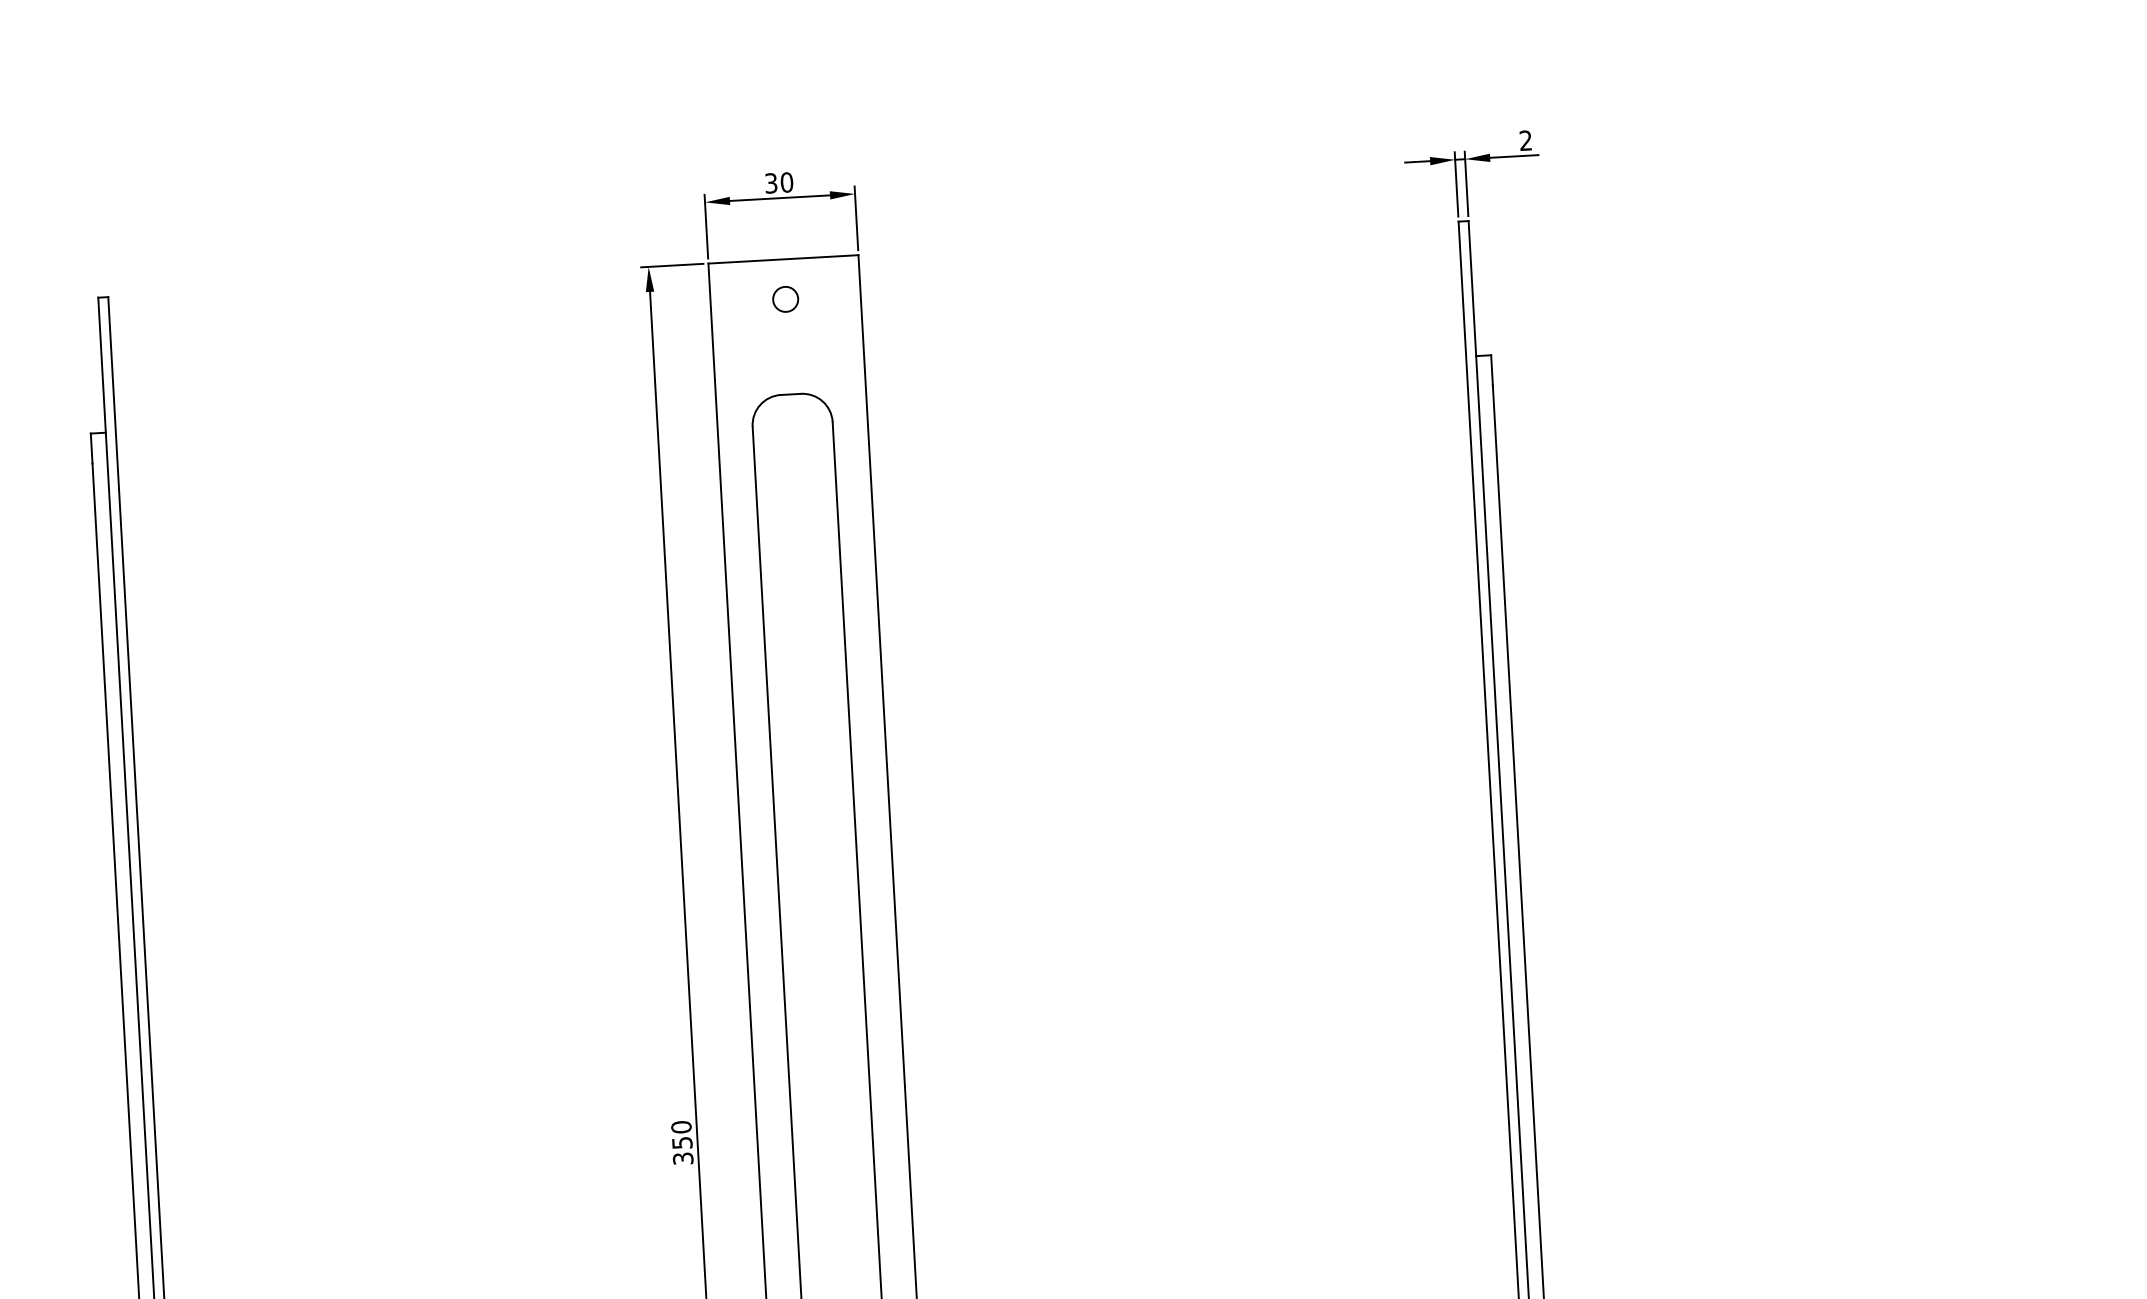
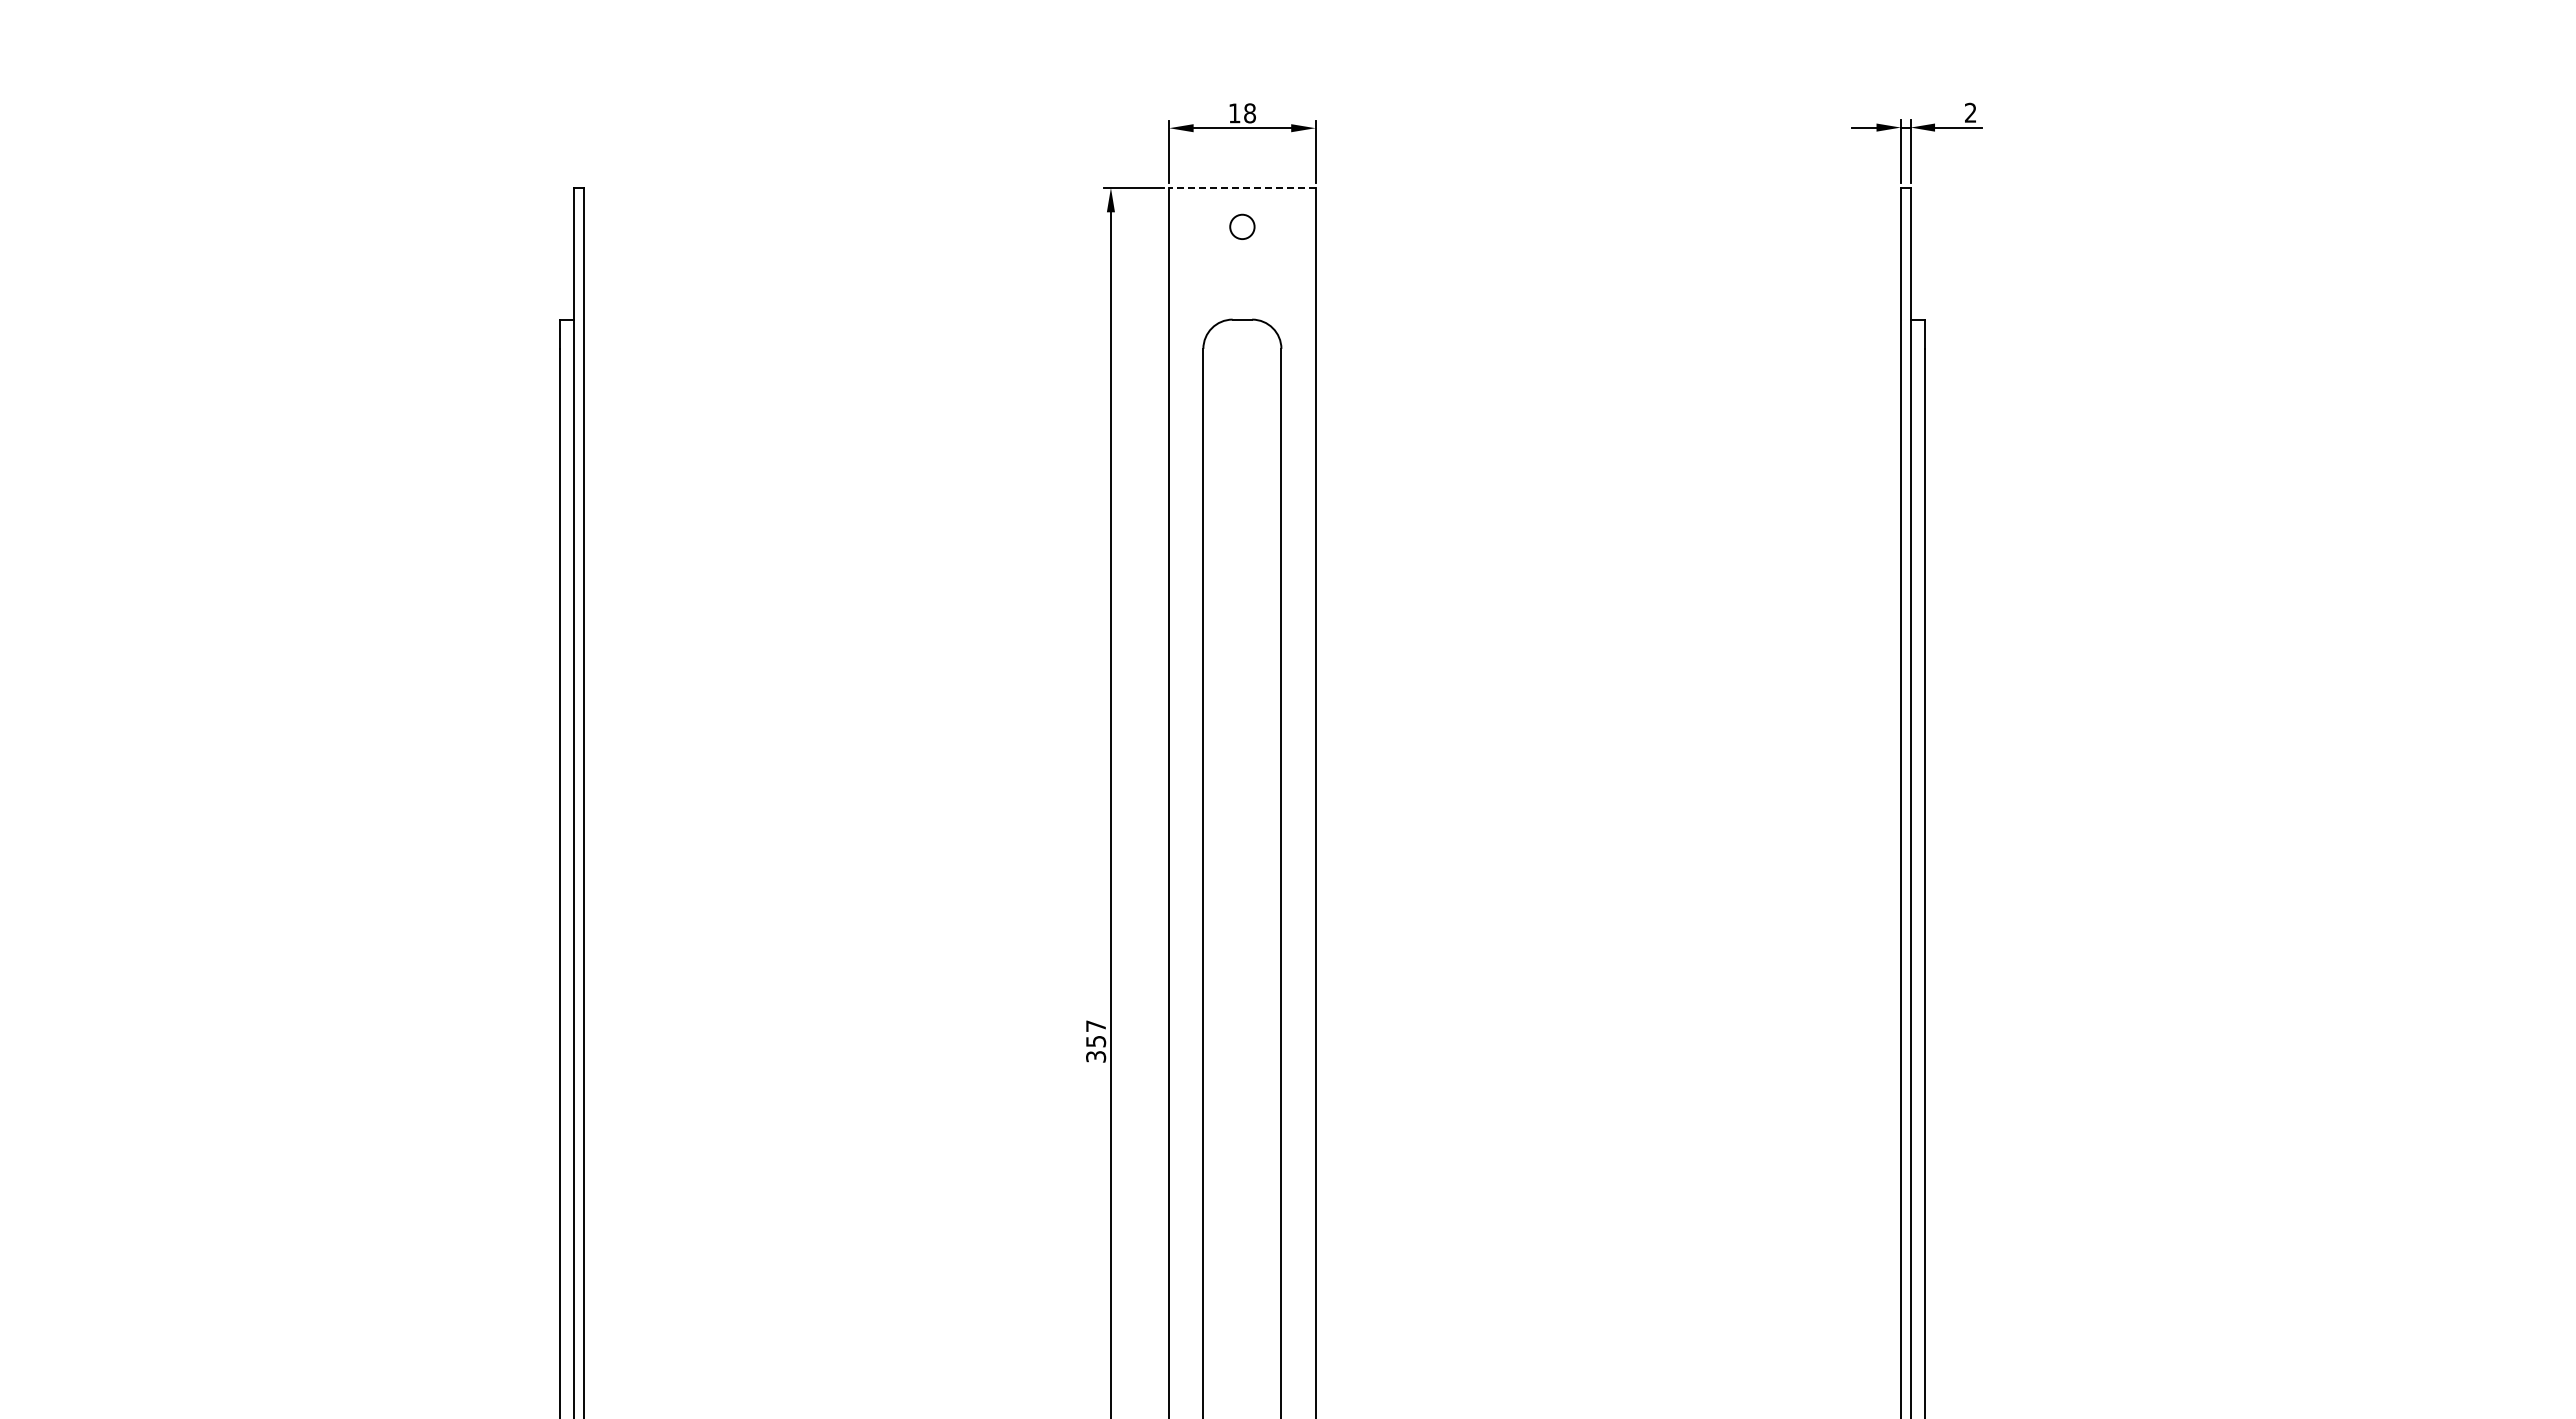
text: (779, 183) -> (1242, 113), 30 -> 18
line: (782, 259) -> (1241, 187), solid -> dashed
text: (681, 1127) -> (1096, 1026), 350 -> 357

